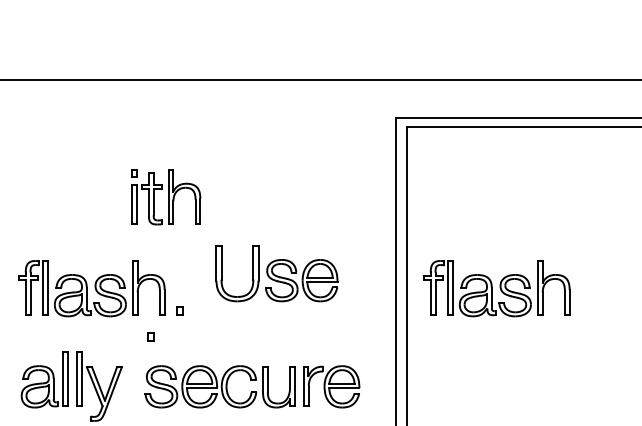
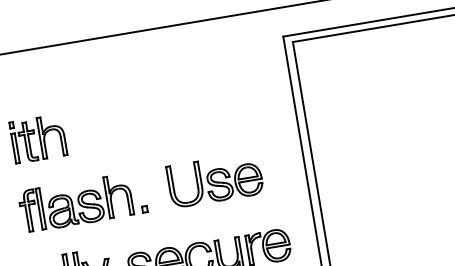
part: (166, 197) -> (38, 139), moved
part: (276, 273) -> (214, 180), moved
part: (496, 288) -> (380, 152), removed
part: (150, 336) -> (126, 232), removed

